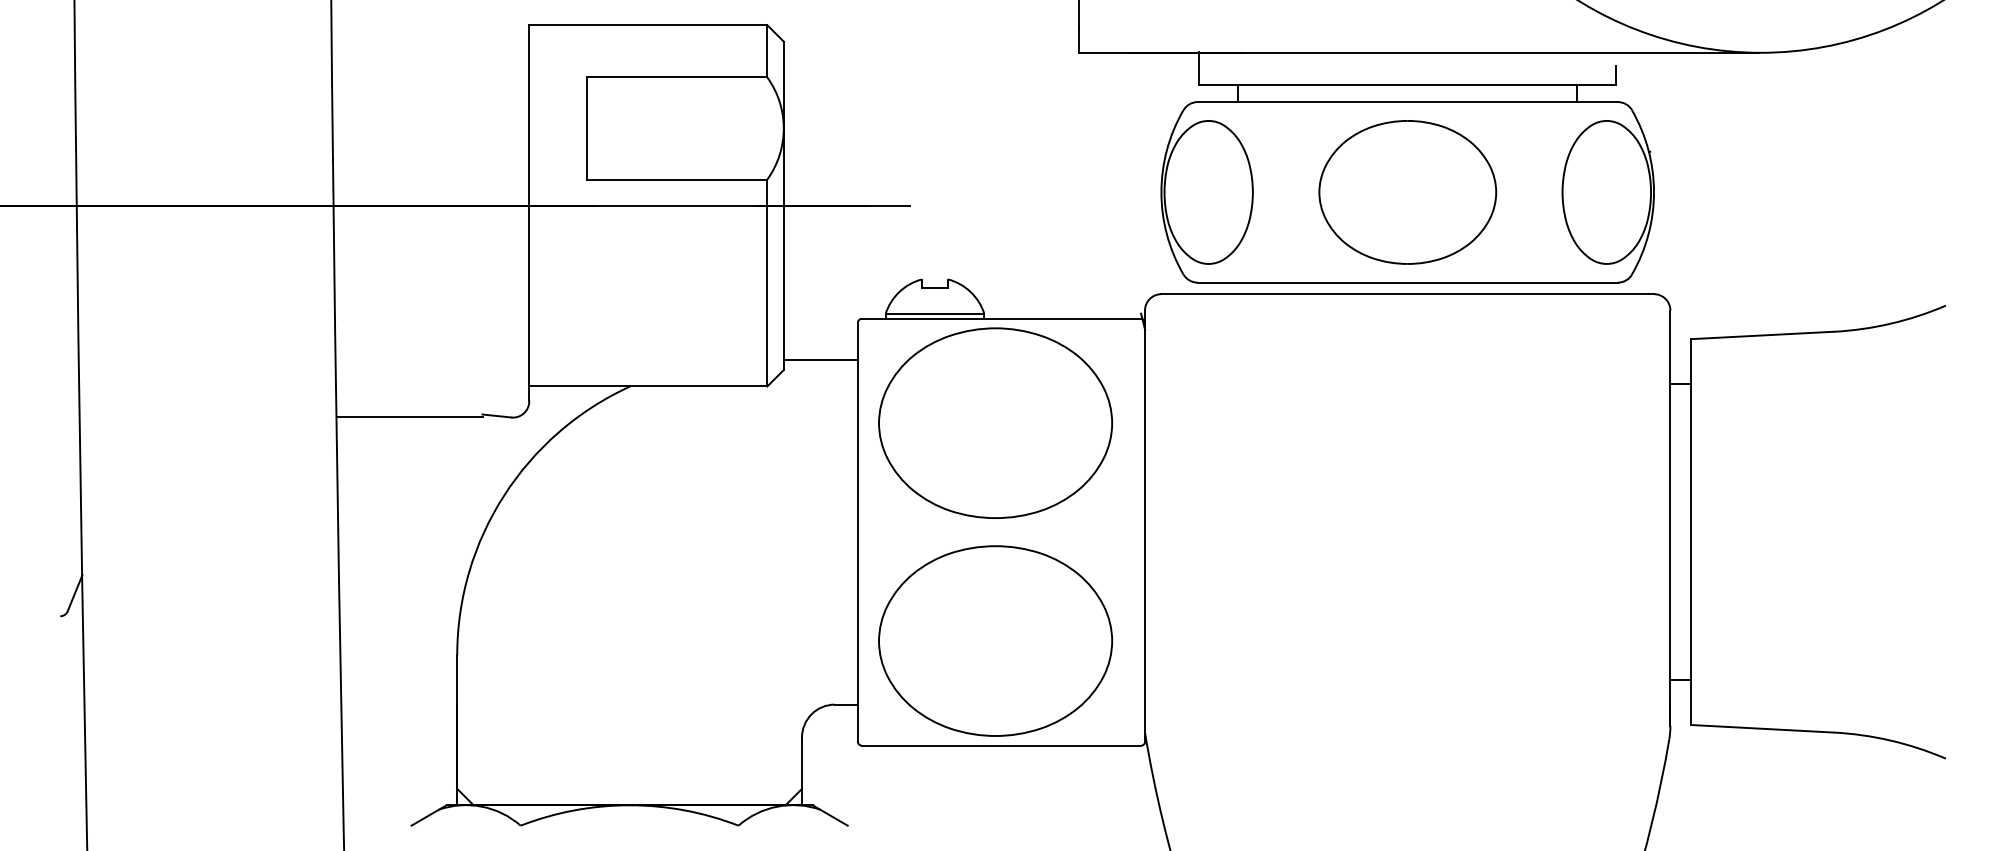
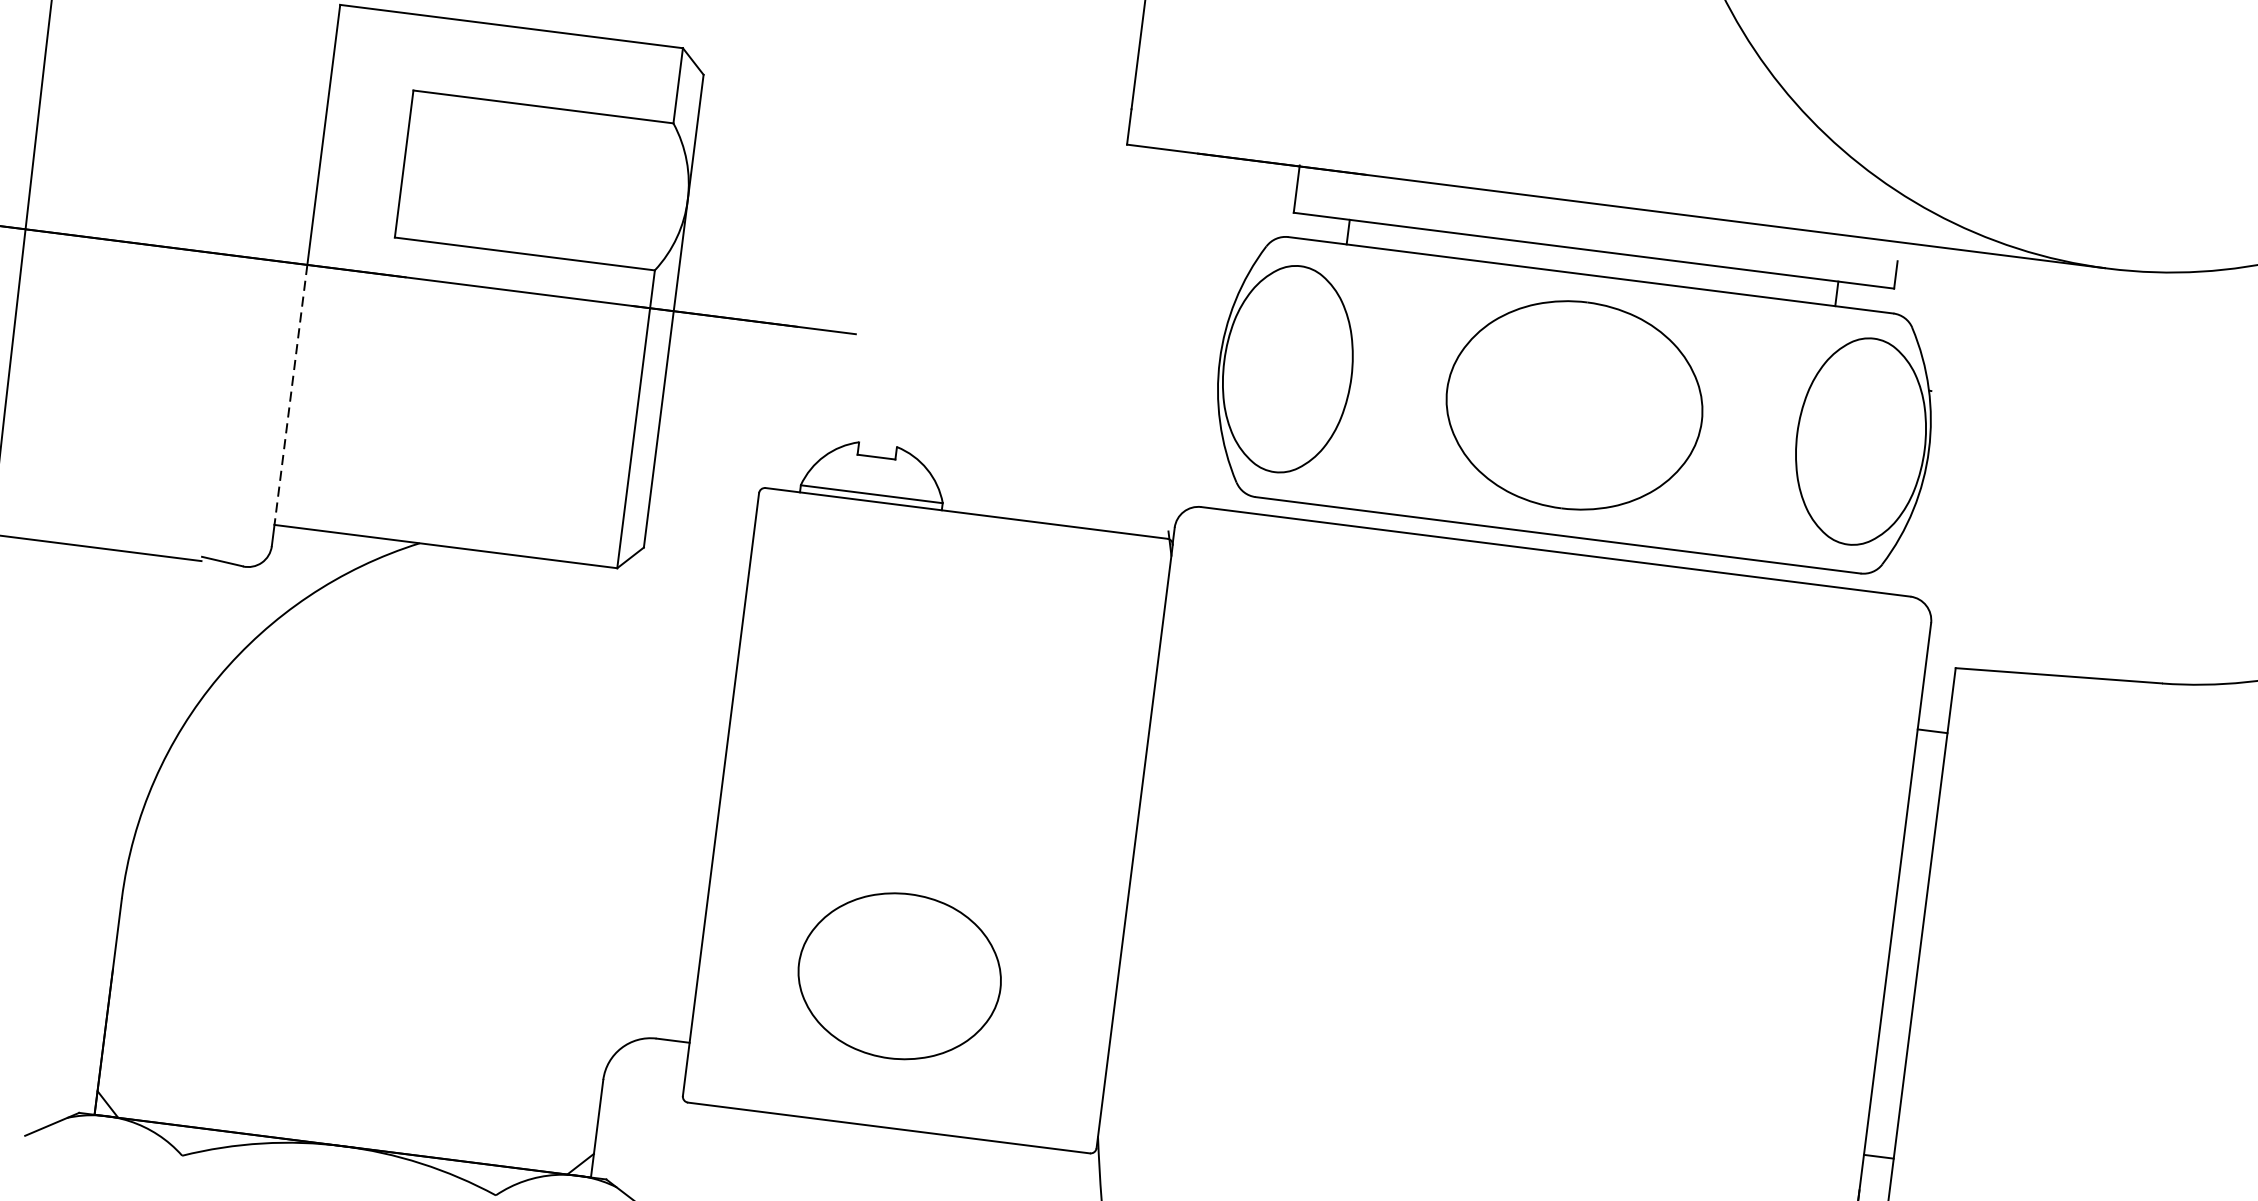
line: (529, 296) -> (291, 395), solid -> dashed
line: (820, 359) -> (698, 539), removed
part: (995, 422) -> (939, 661), removed
part: (995, 640) -> (899, 975), size x0.6

